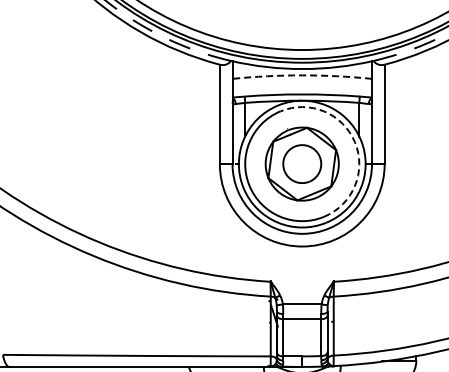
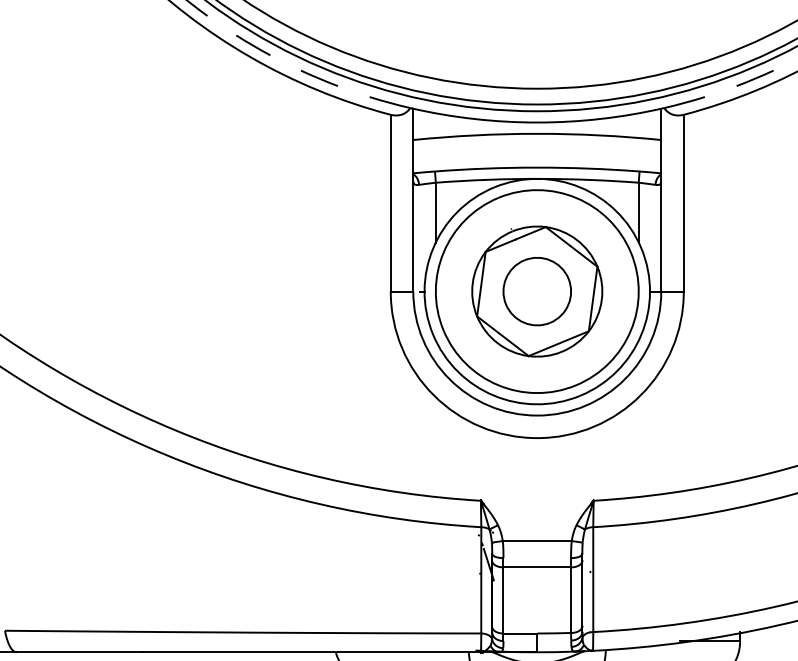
arc: (302, 75) -> (537, 134), dashed -> solid
arc: (354, 142) -> (630, 253), dashed -> solid

